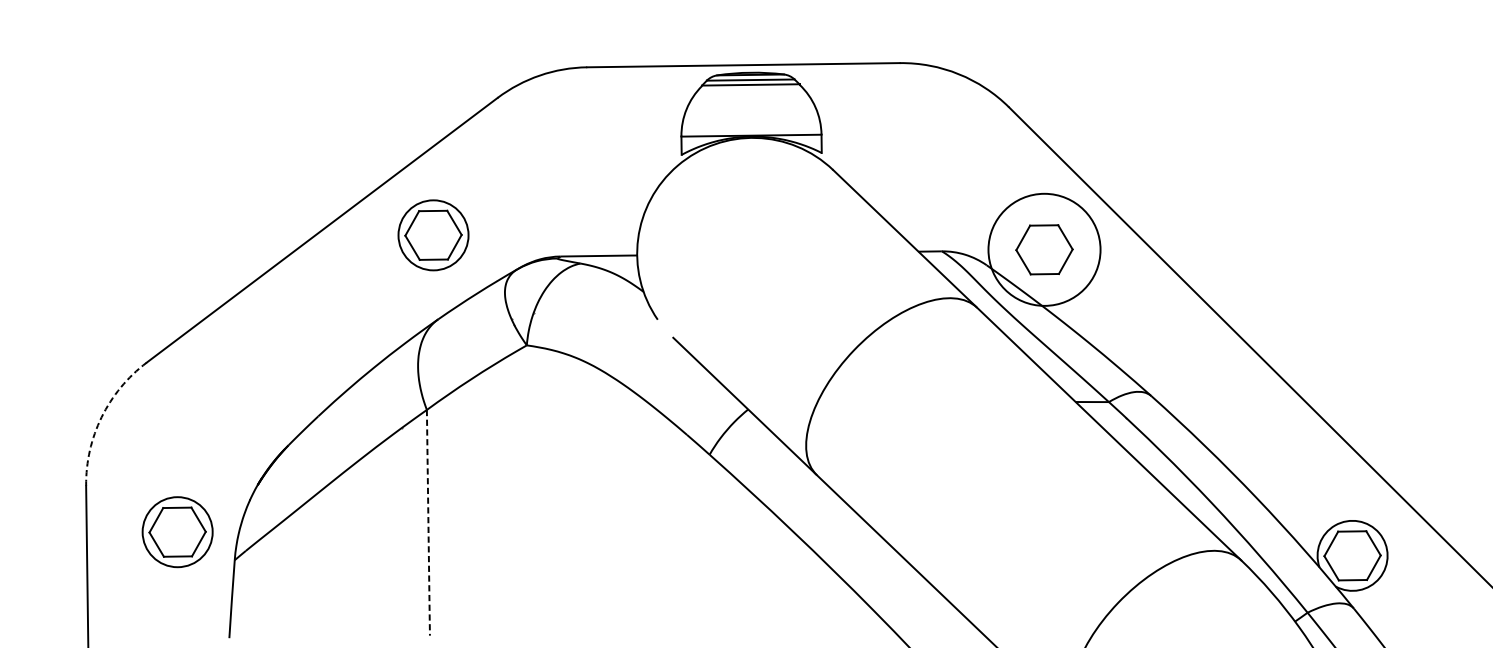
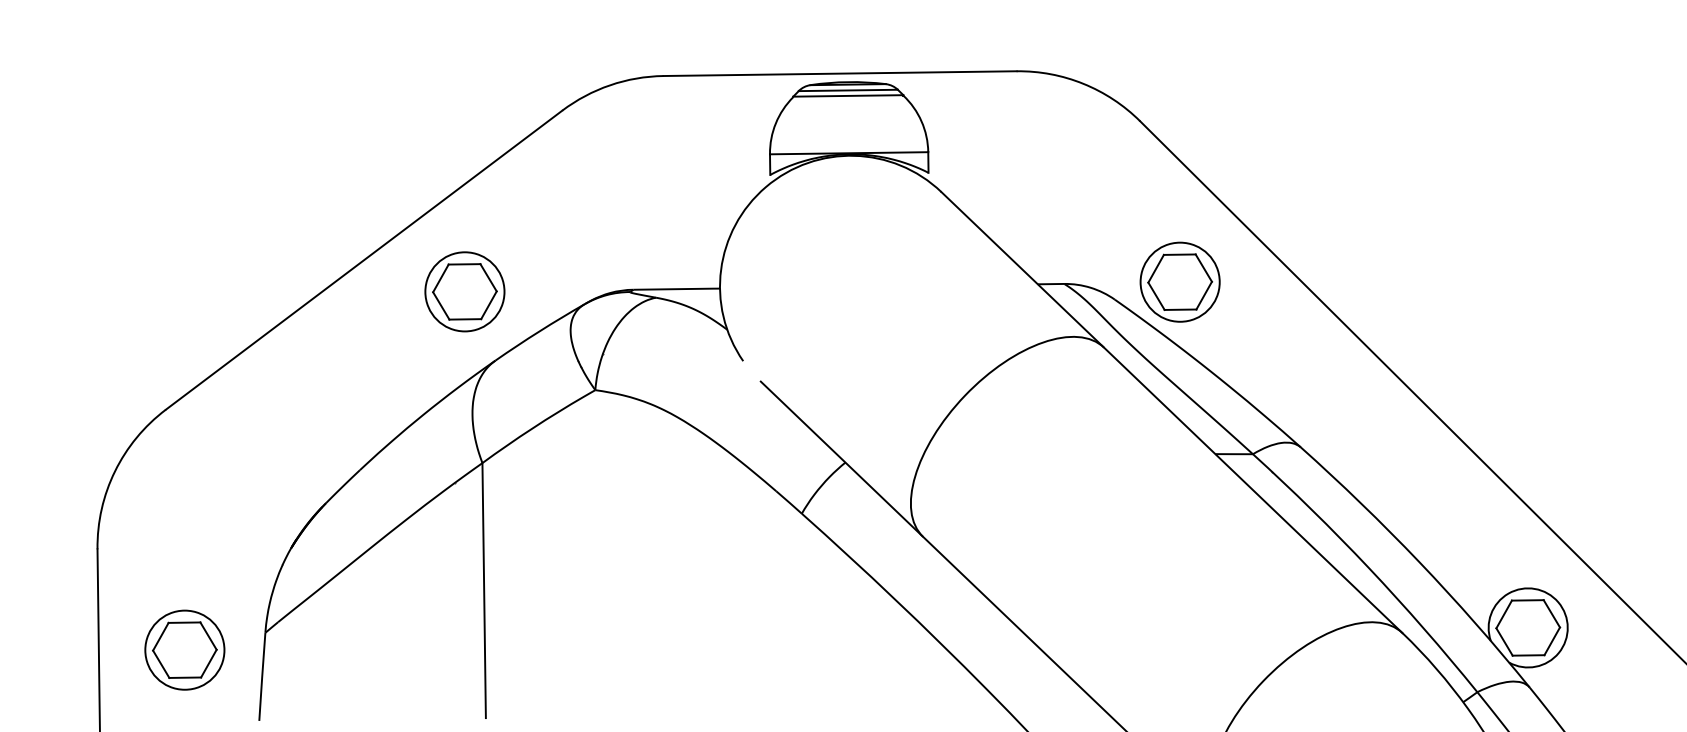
part: (433, 235) -> (464, 291), moved
circle: (1043, 249) -> (1179, 281), size x0.62
arc: (102, 417) -> (115, 471), dashed -> solid
line: (428, 522) -> (484, 590), dashed -> solid
part: (177, 531) -> (184, 649), moved

